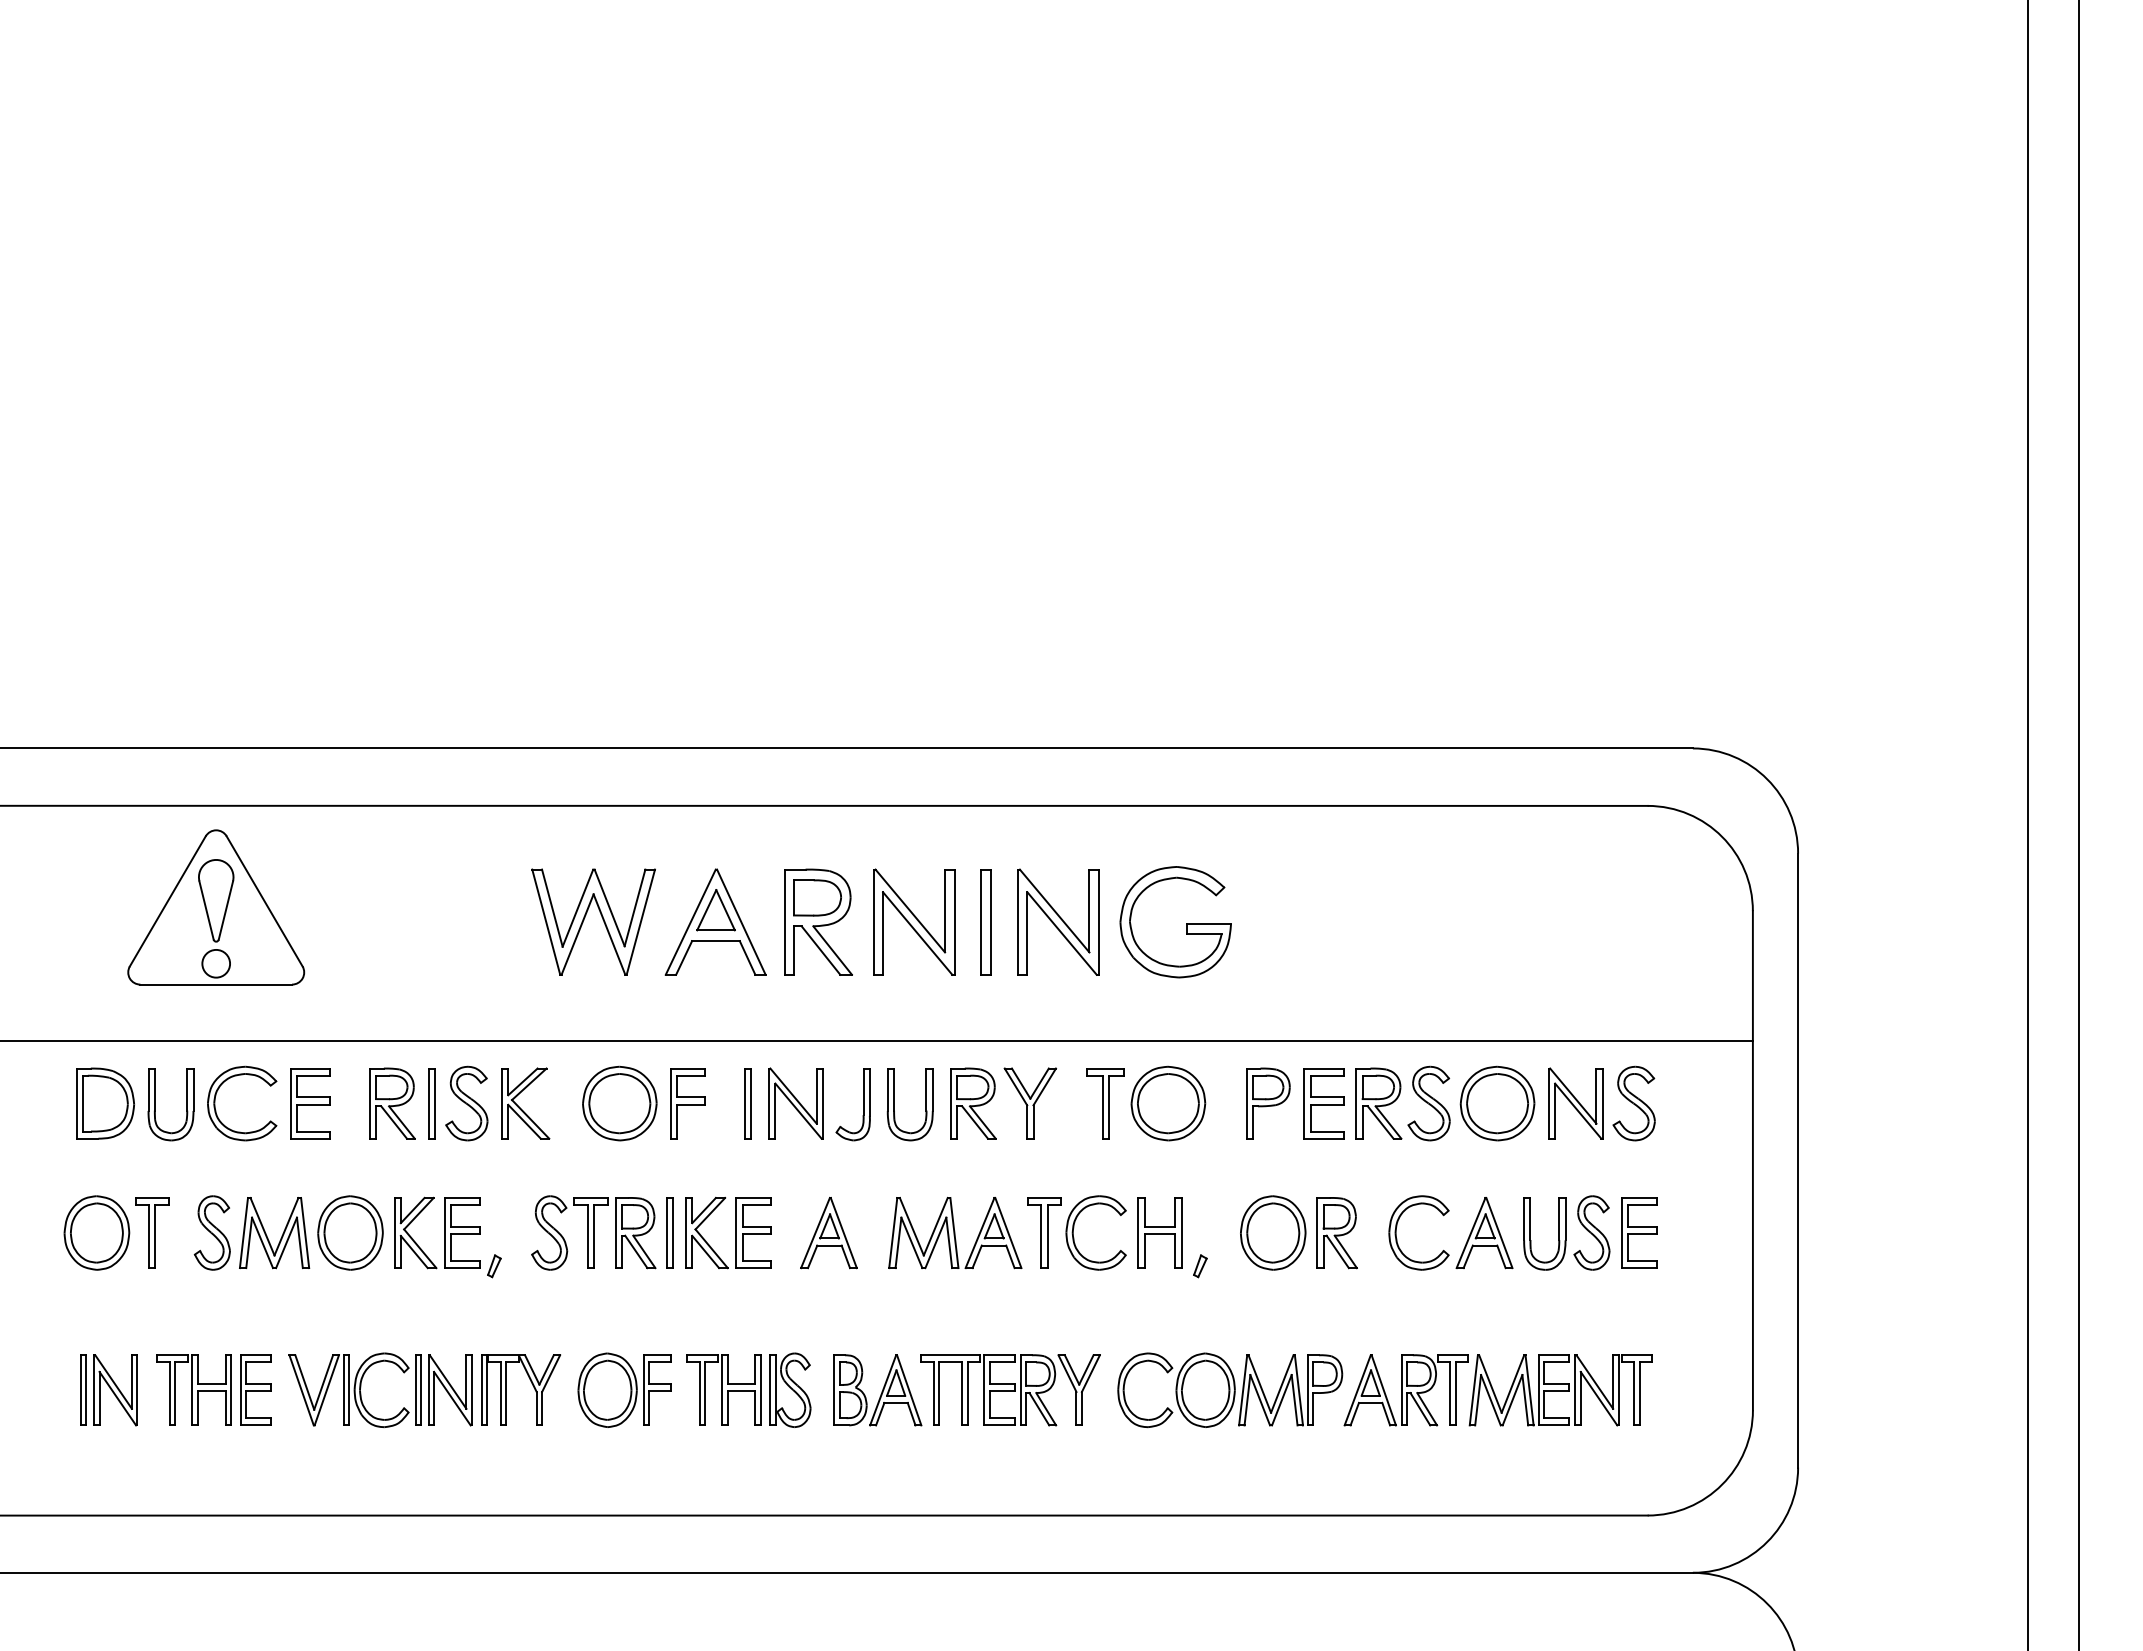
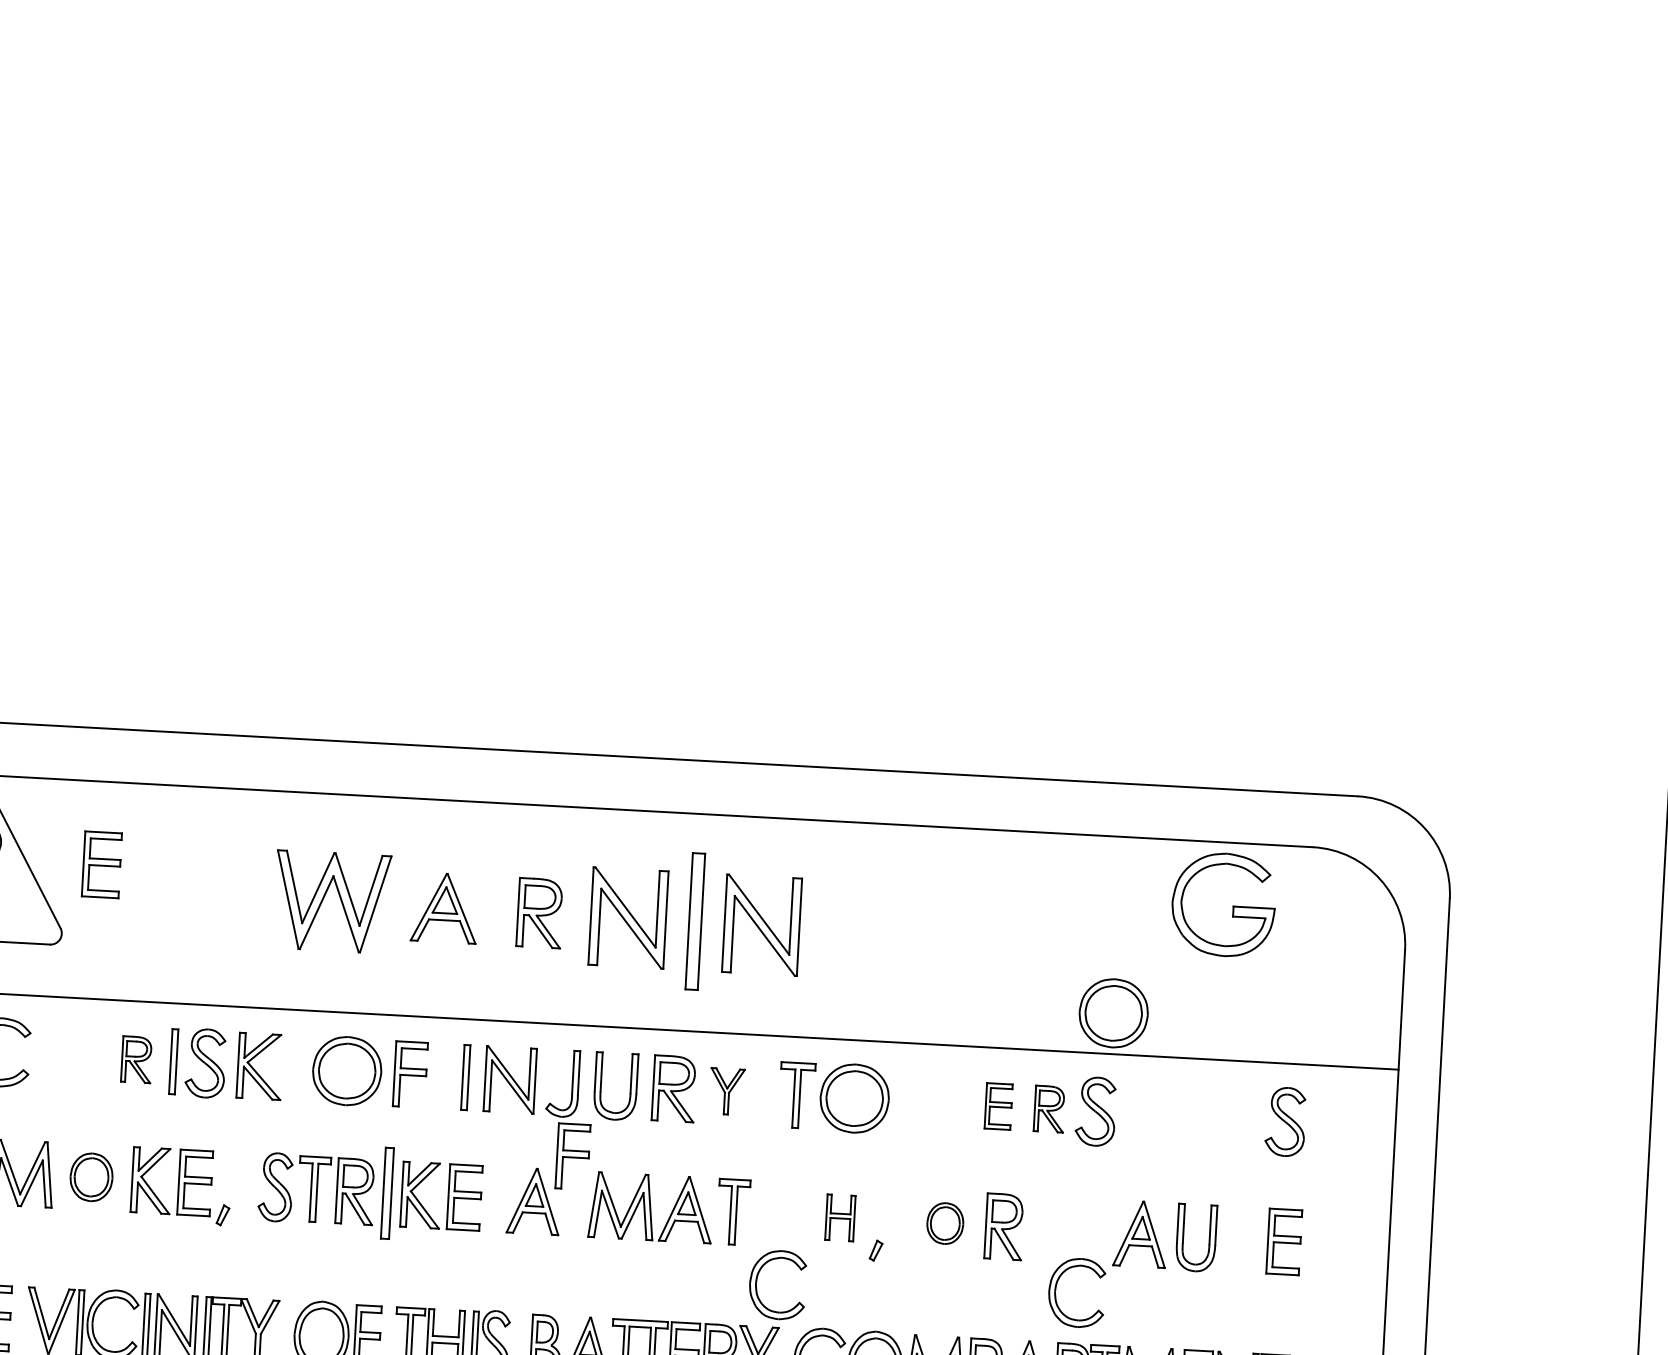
part: (715, 921) -> (444, 907), size x0.7
part: (818, 921) -> (540, 912), size x0.7
part: (985, 922) -> (694, 921), size x1.4
part: (1186, 923) -> (1233, 906), moved
part: (310, 1103) -> (101, 864), moved
part: (392, 1103) -> (136, 1059), size x0.7
part: (1030, 1103) -> (727, 1091), size x0.7
part: (1268, 1103) -> (947, 1103), removed
part: (1323, 1103) -> (998, 1106), size x0.7
part: (1378, 1103) -> (1049, 1109), size x0.7
part: (1497, 1103) -> (1113, 1013), moved
part: (1575, 1103) -> (1231, 1118), removed
part: (867, 1182) -> (572, 1156), added
part: (1397, 1226) -> (1057, 1285), moved
part: (1074, 1227) -> (757, 1278), moved
part: (350, 1232) -> (91, 1176), size x0.7
part: (669, 1232) -> (386, 1192), size x1.4
part: (1159, 1232) -> (840, 1217), size x0.7
part: (1273, 1232) -> (945, 1223), size x0.6
part: (1591, 1232) -> (1239, 1239), removed

